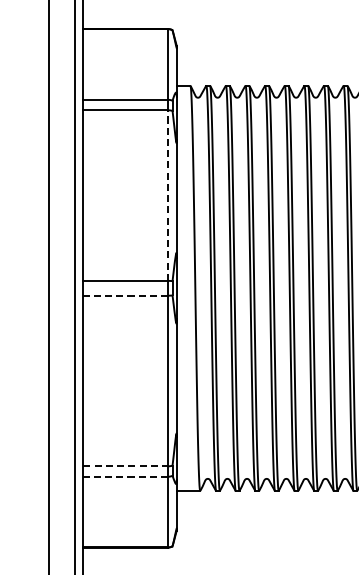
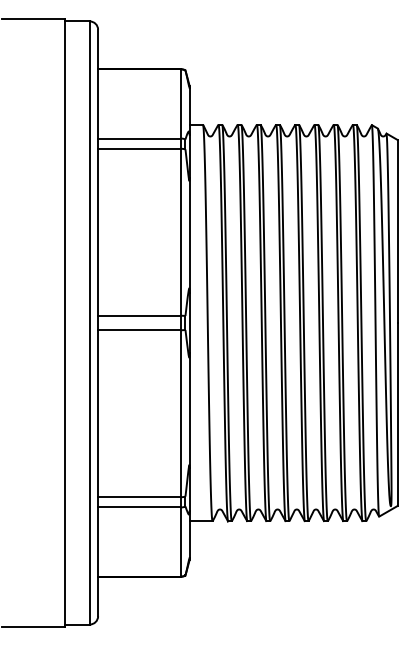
line: (168, 194) -> (181, 231), dashed -> solid
line: (125, 295) -> (139, 330), dashed -> solid
line: (125, 466) -> (139, 497), dashed -> solid
line: (125, 476) -> (139, 507), dashed -> solid

